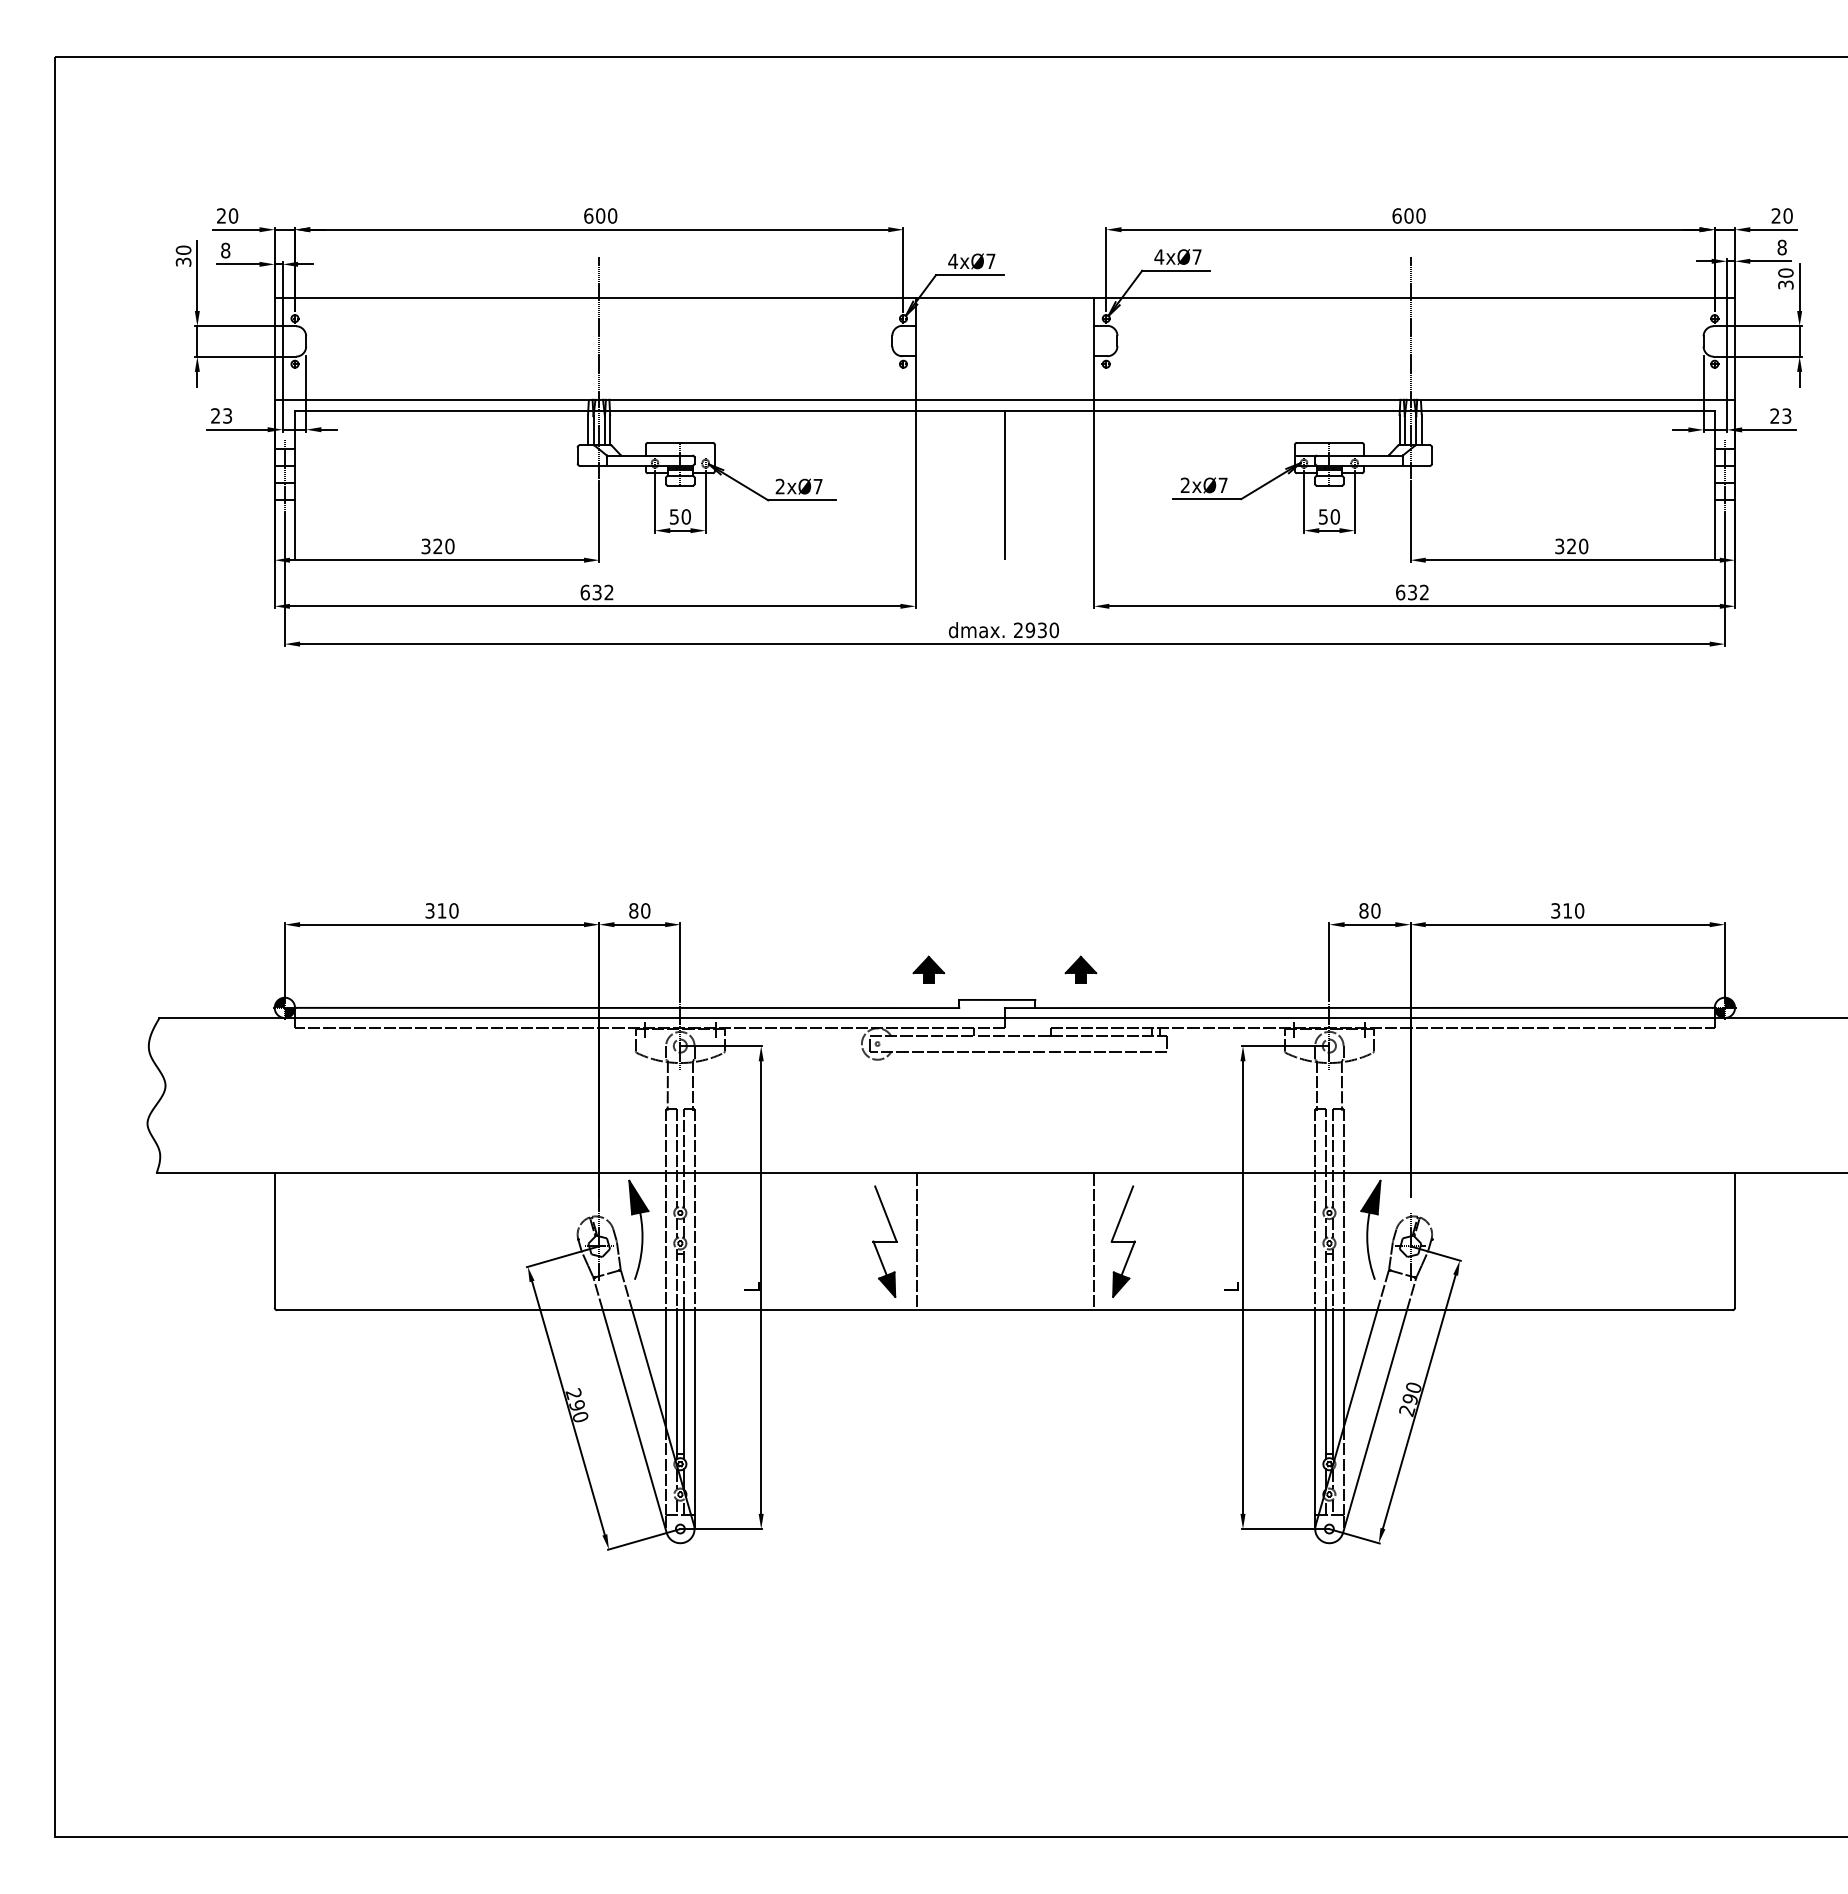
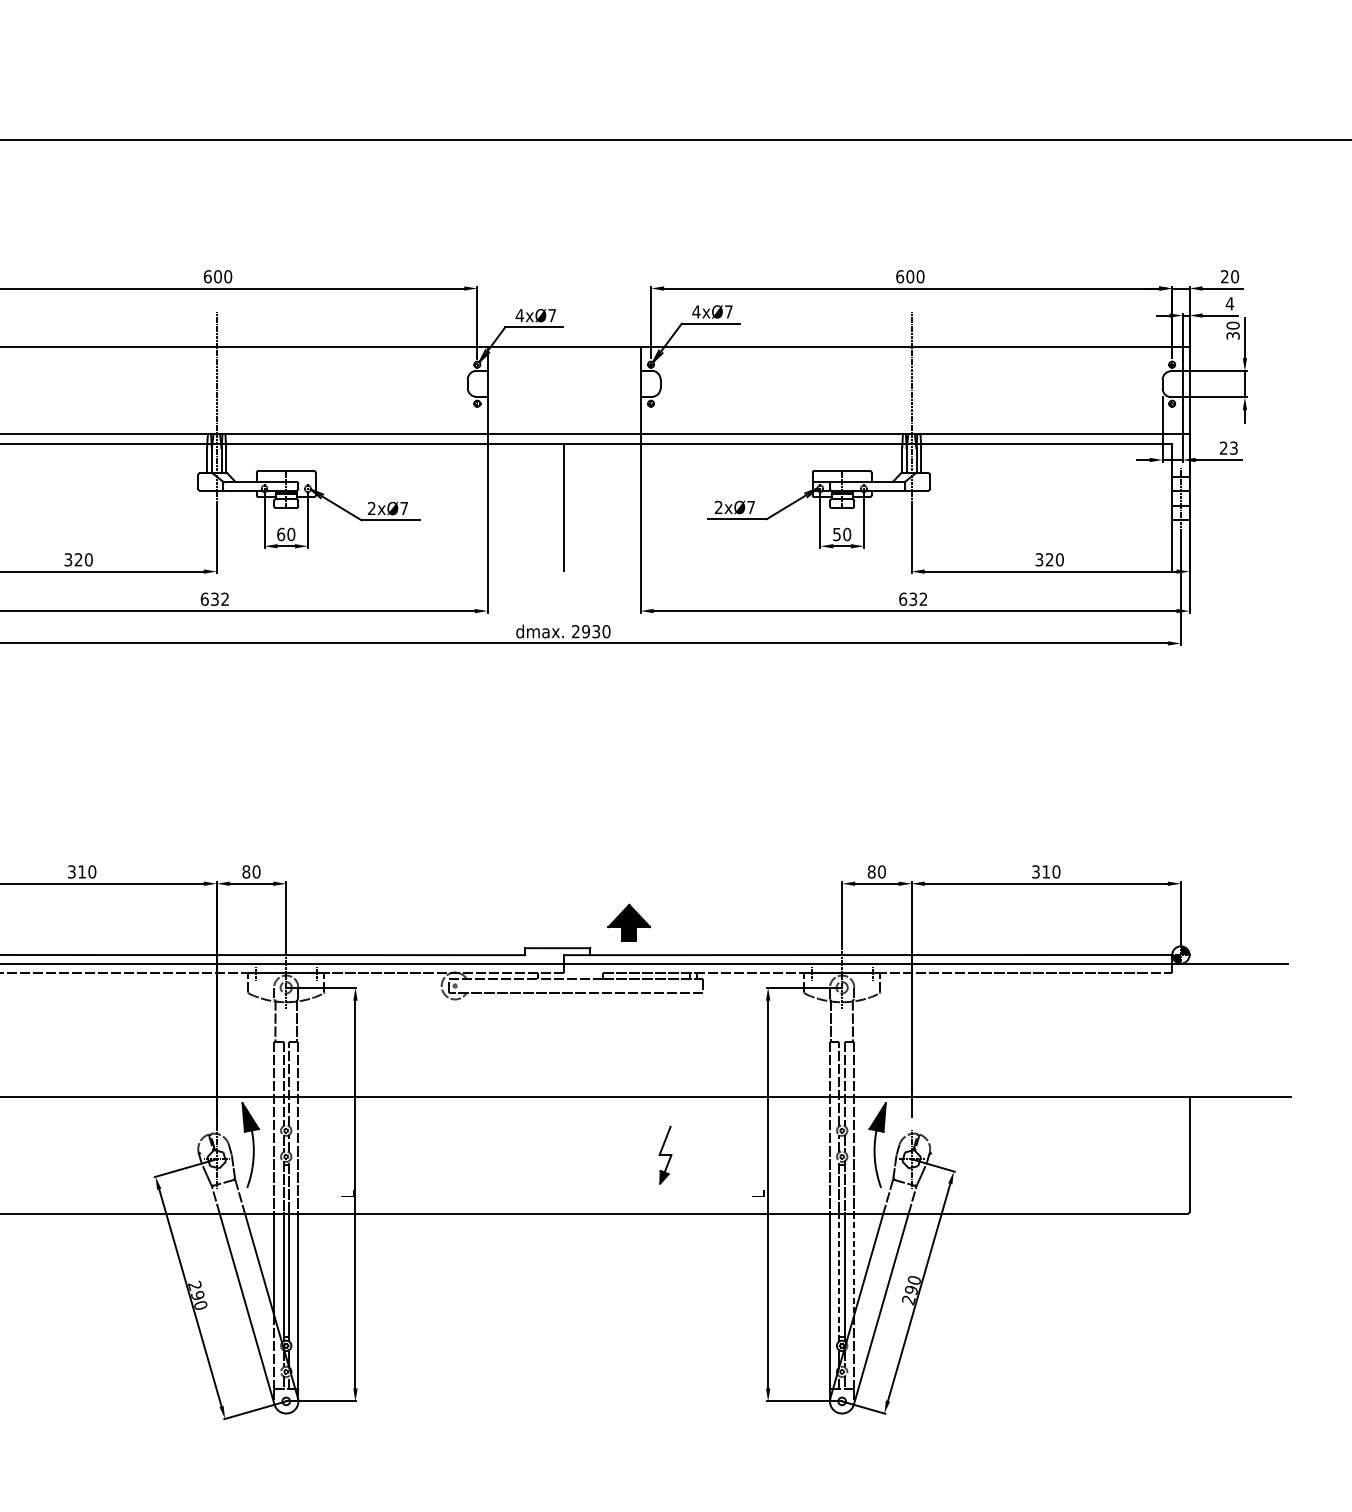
text: (1782, 247) -> (1230, 303), 8 -> 4
text: (674, 516) -> (281, 534), 50 -> 60
part: (928, 969) -> (498, 922), removed
part: (1080, 969) -> (628, 922), size x1.6
part: (884, 1241) -> (461, 1155), removed
line: (917, 1241) -> (489, 1155), removed
line: (1094, 1241) -> (640, 1155), removed
part: (1122, 1241) -> (664, 1155), size x0.6
line: (1343, 1368) -> (854, 1263), solid -> dashed
line: (1326, 1383) -> (839, 1276), solid -> dashed

